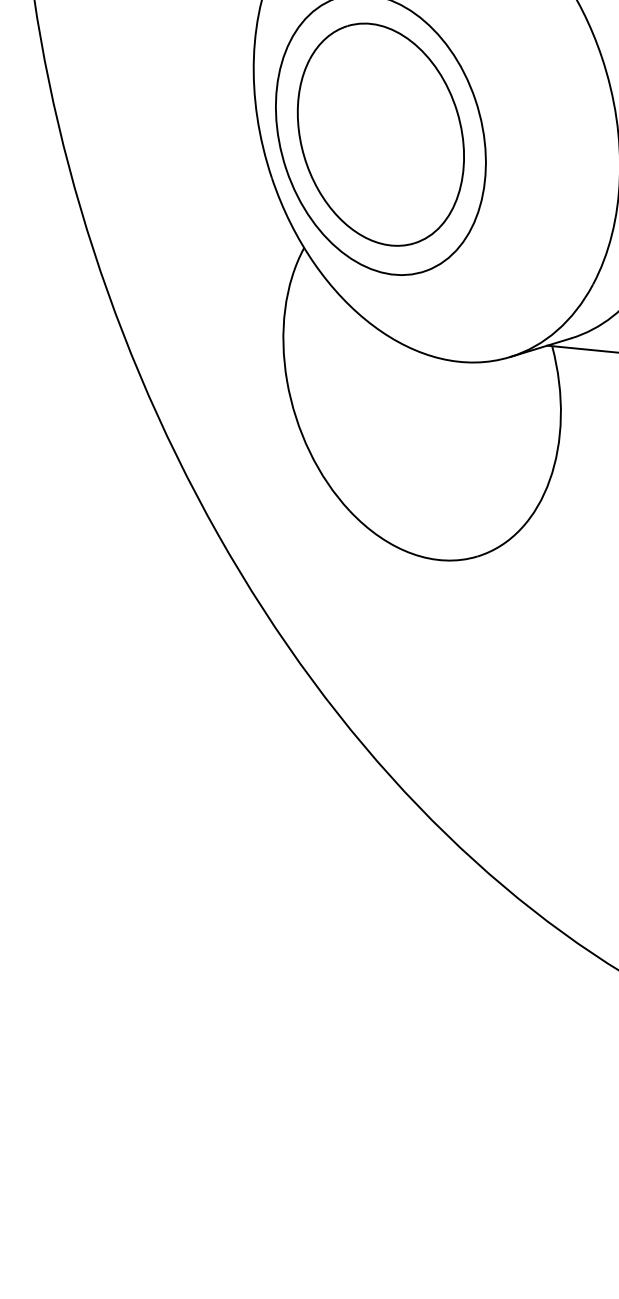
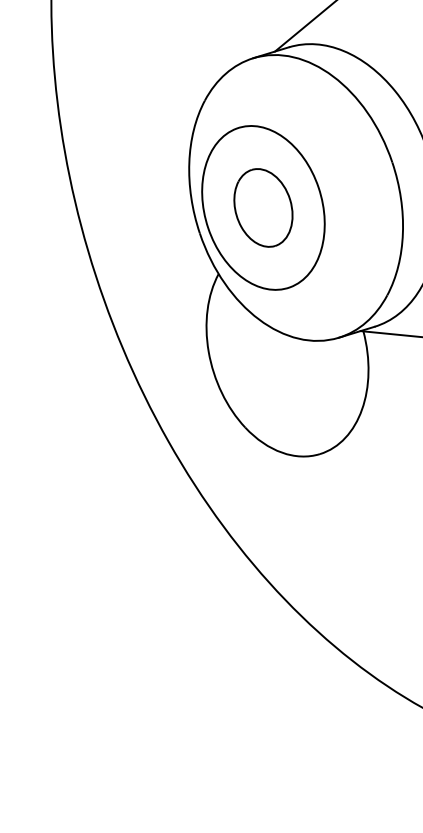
part: (380, 133) -> (263, 207), size x0.6

